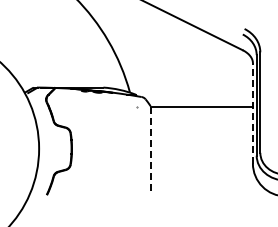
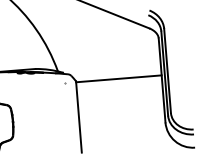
line: (252, 112) -> (161, 79), dashed -> solid
line: (150, 148) -> (78, 116), dashed -> solid

